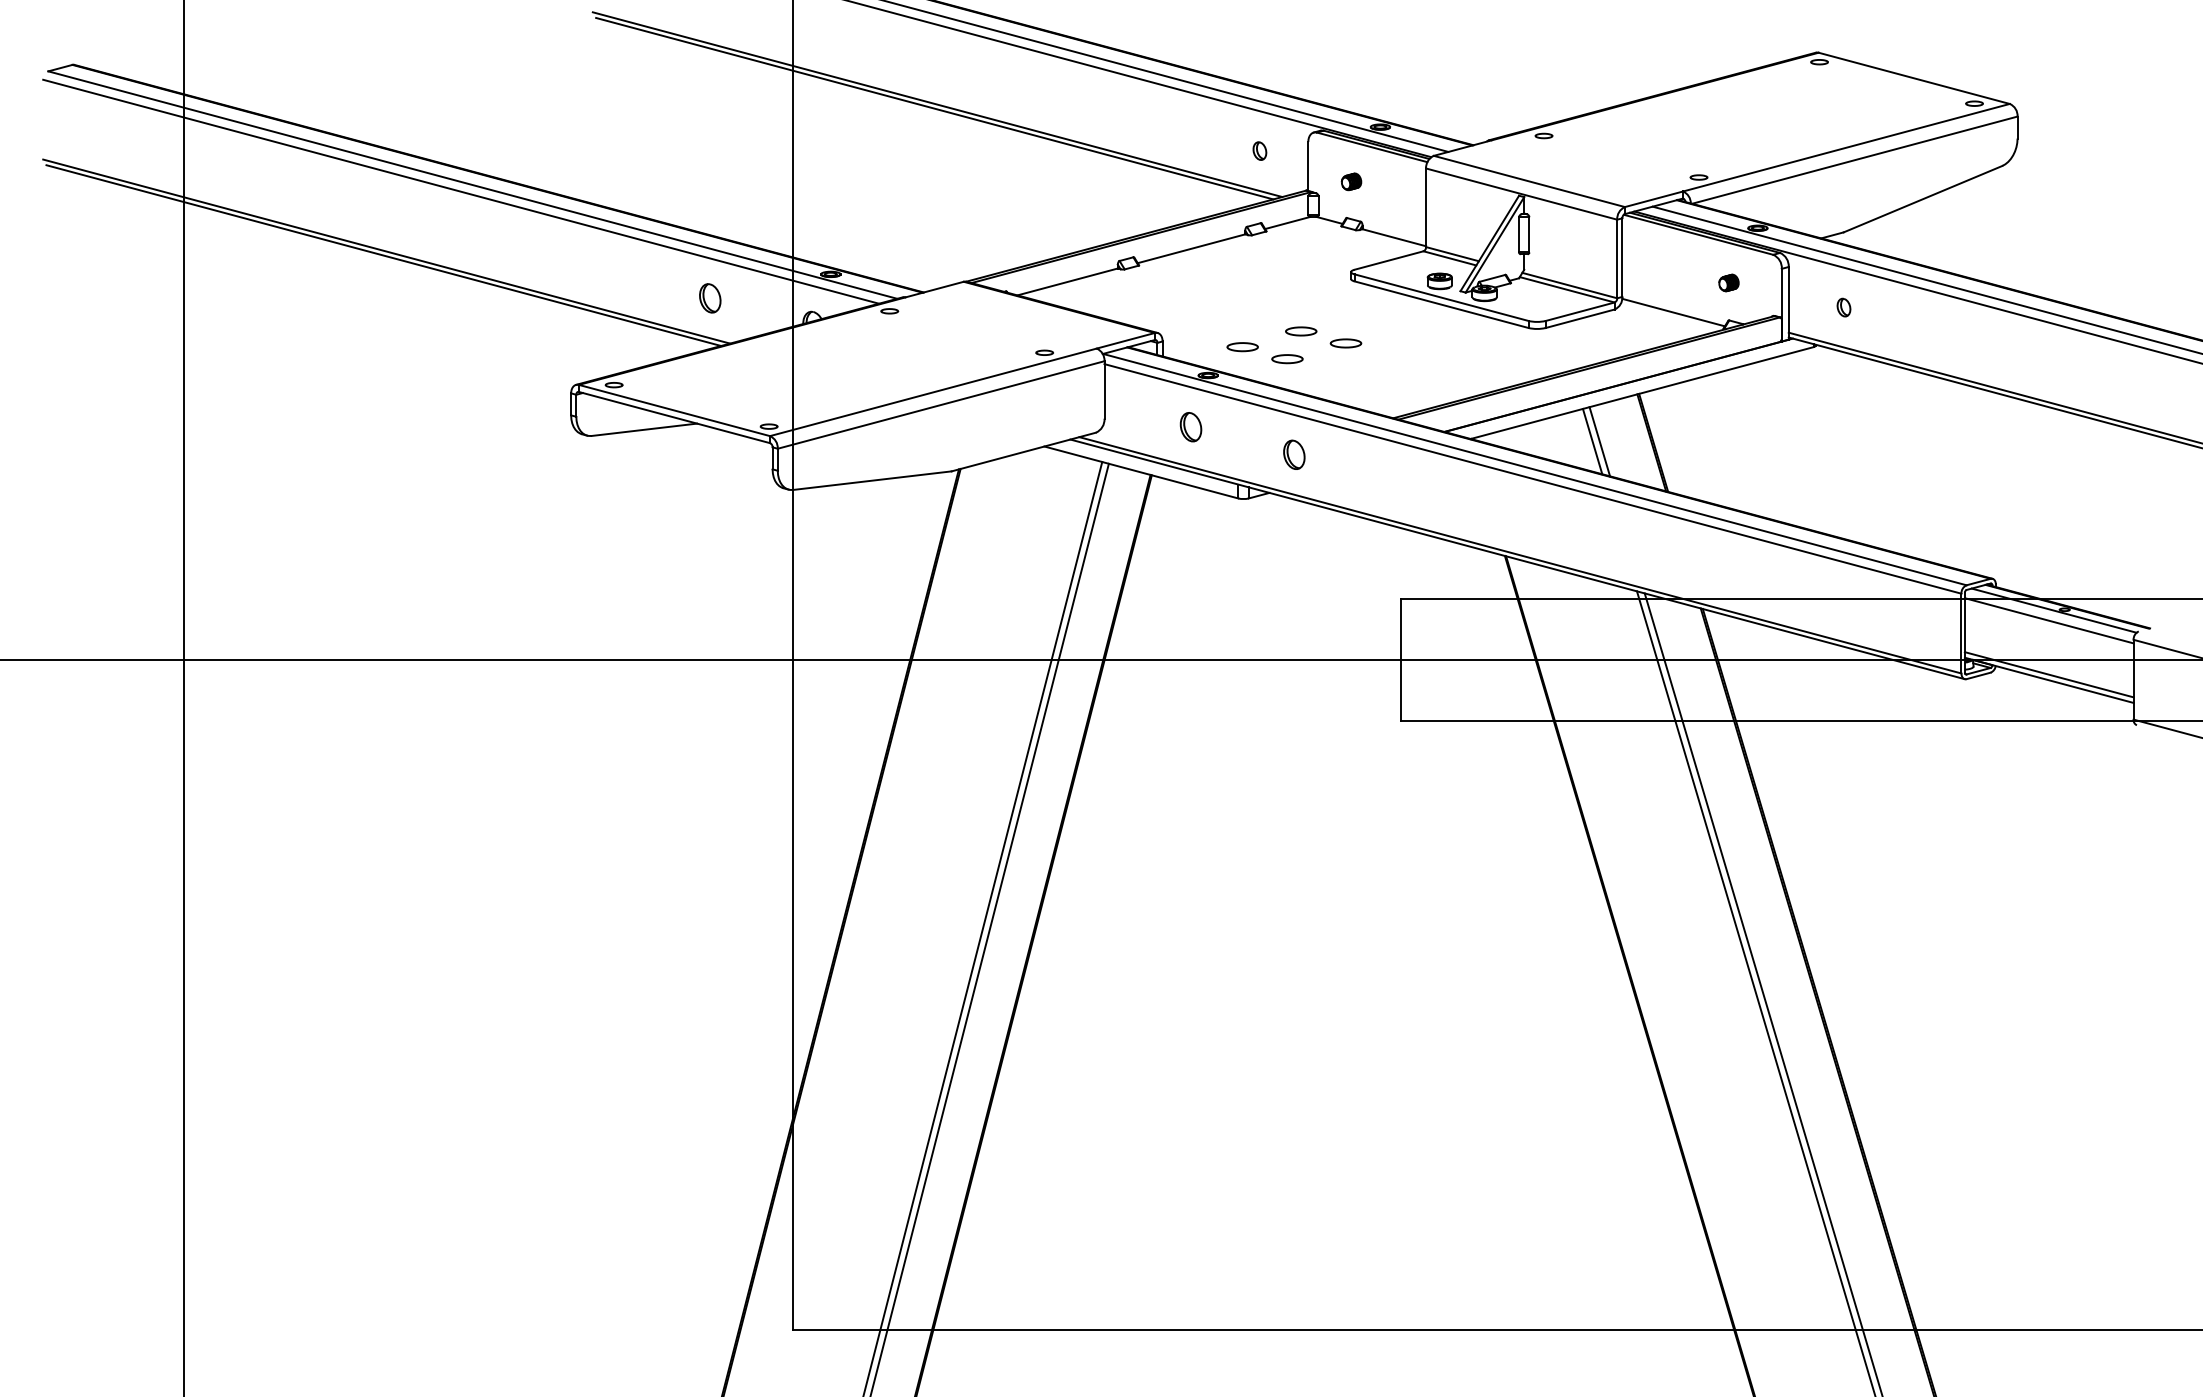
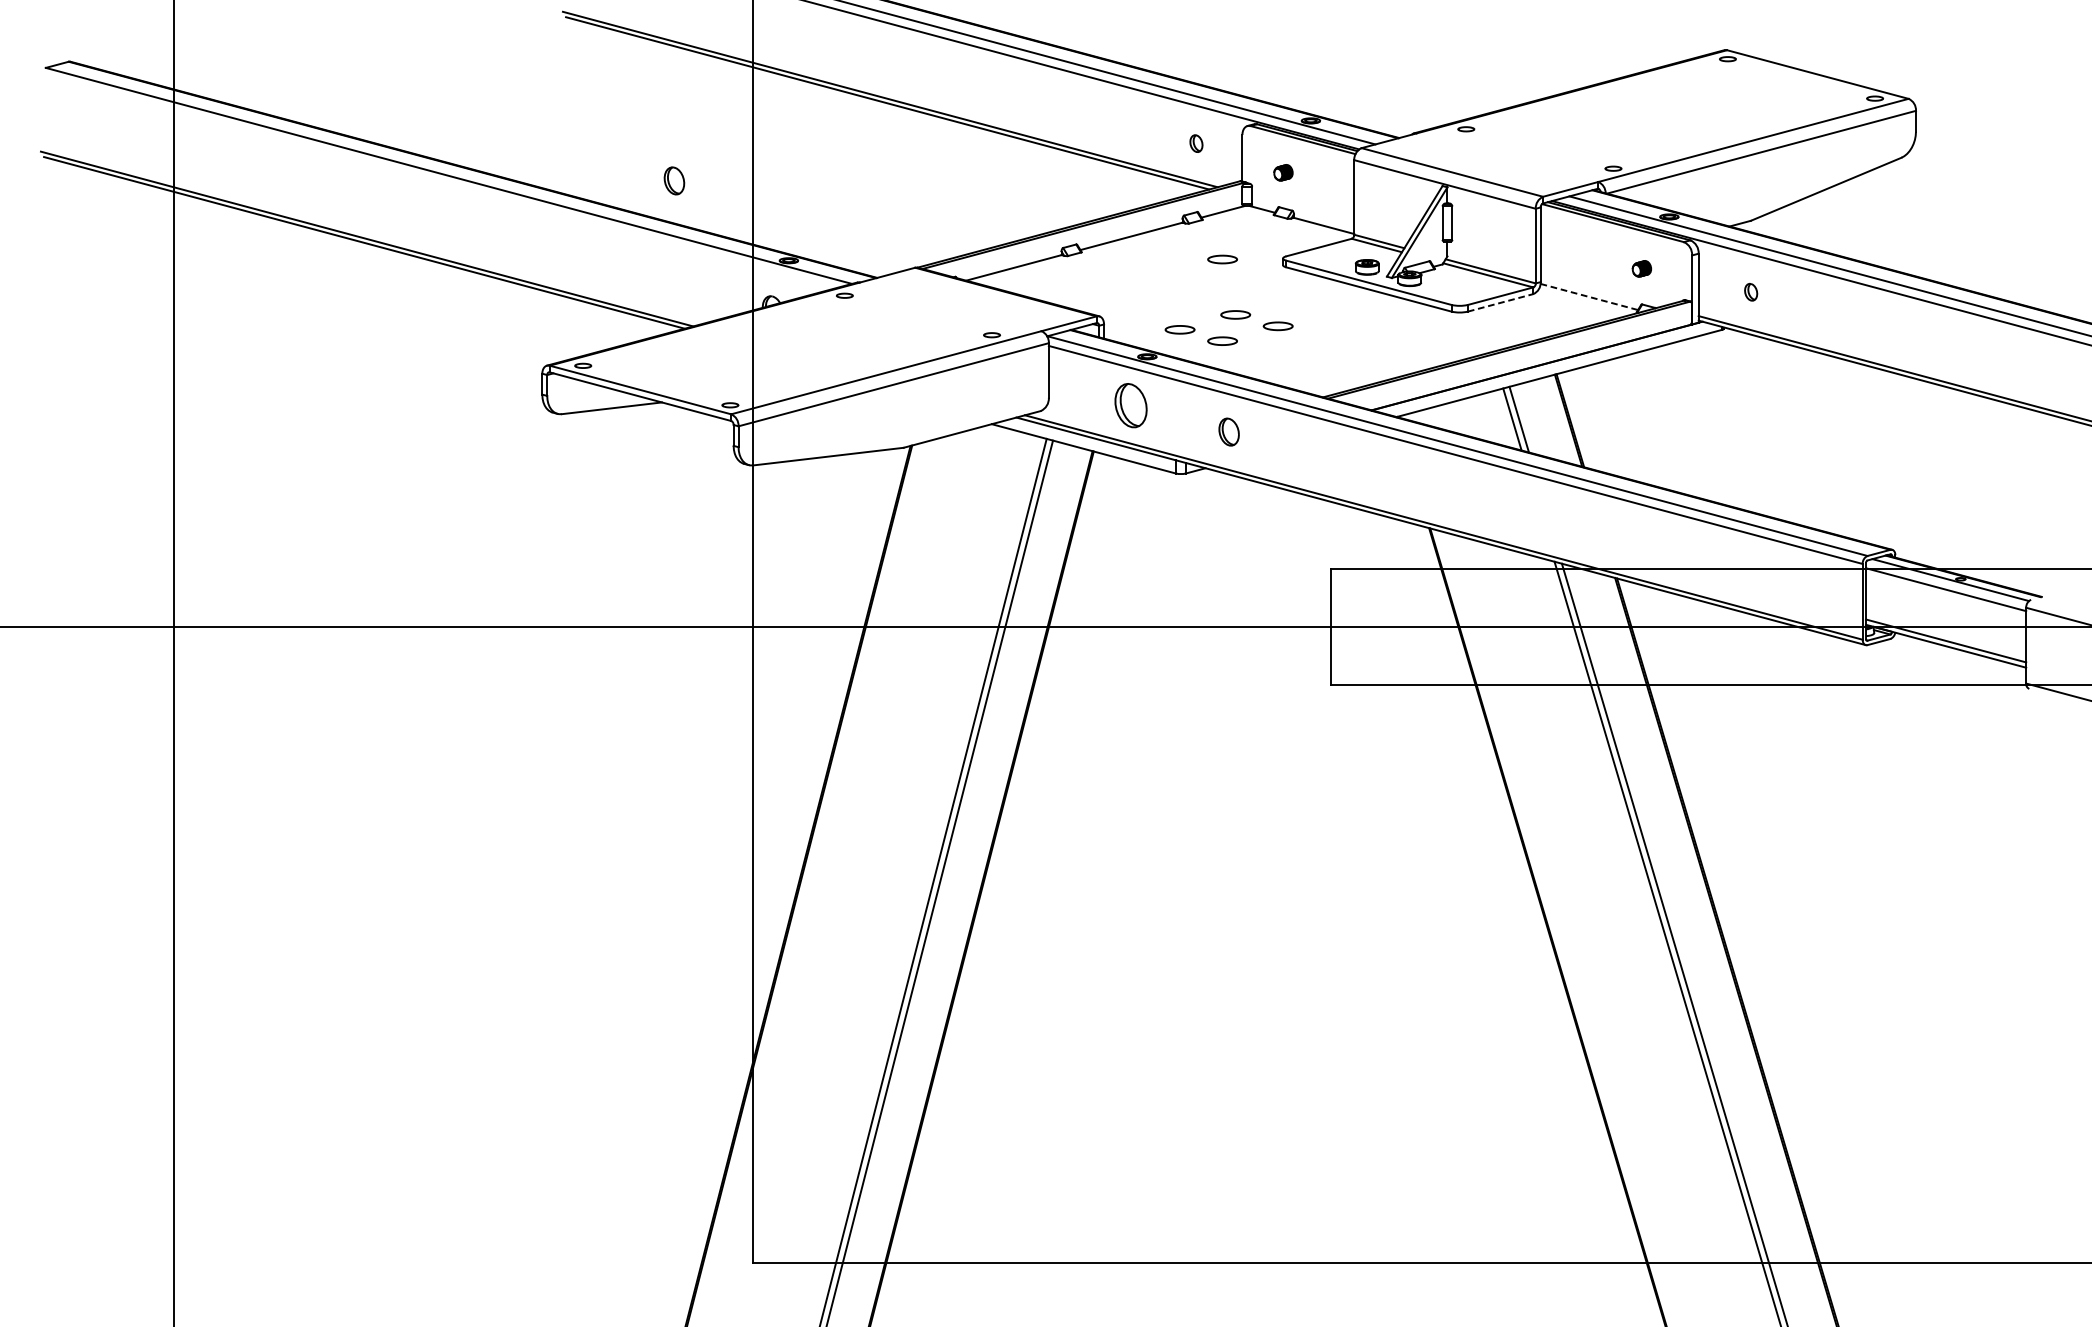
line: (461, 191) -> (438, 182), removed
part: (1287, 273) -> (1222, 259), added
part: (710, 298) -> (674, 181), moved
line: (1674, 312) -> (1590, 296), solid -> dashed
line: (1580, 318) -> (1500, 302), solid -> dashed
part: (1190, 427) -> (1130, 406), size x1.6

